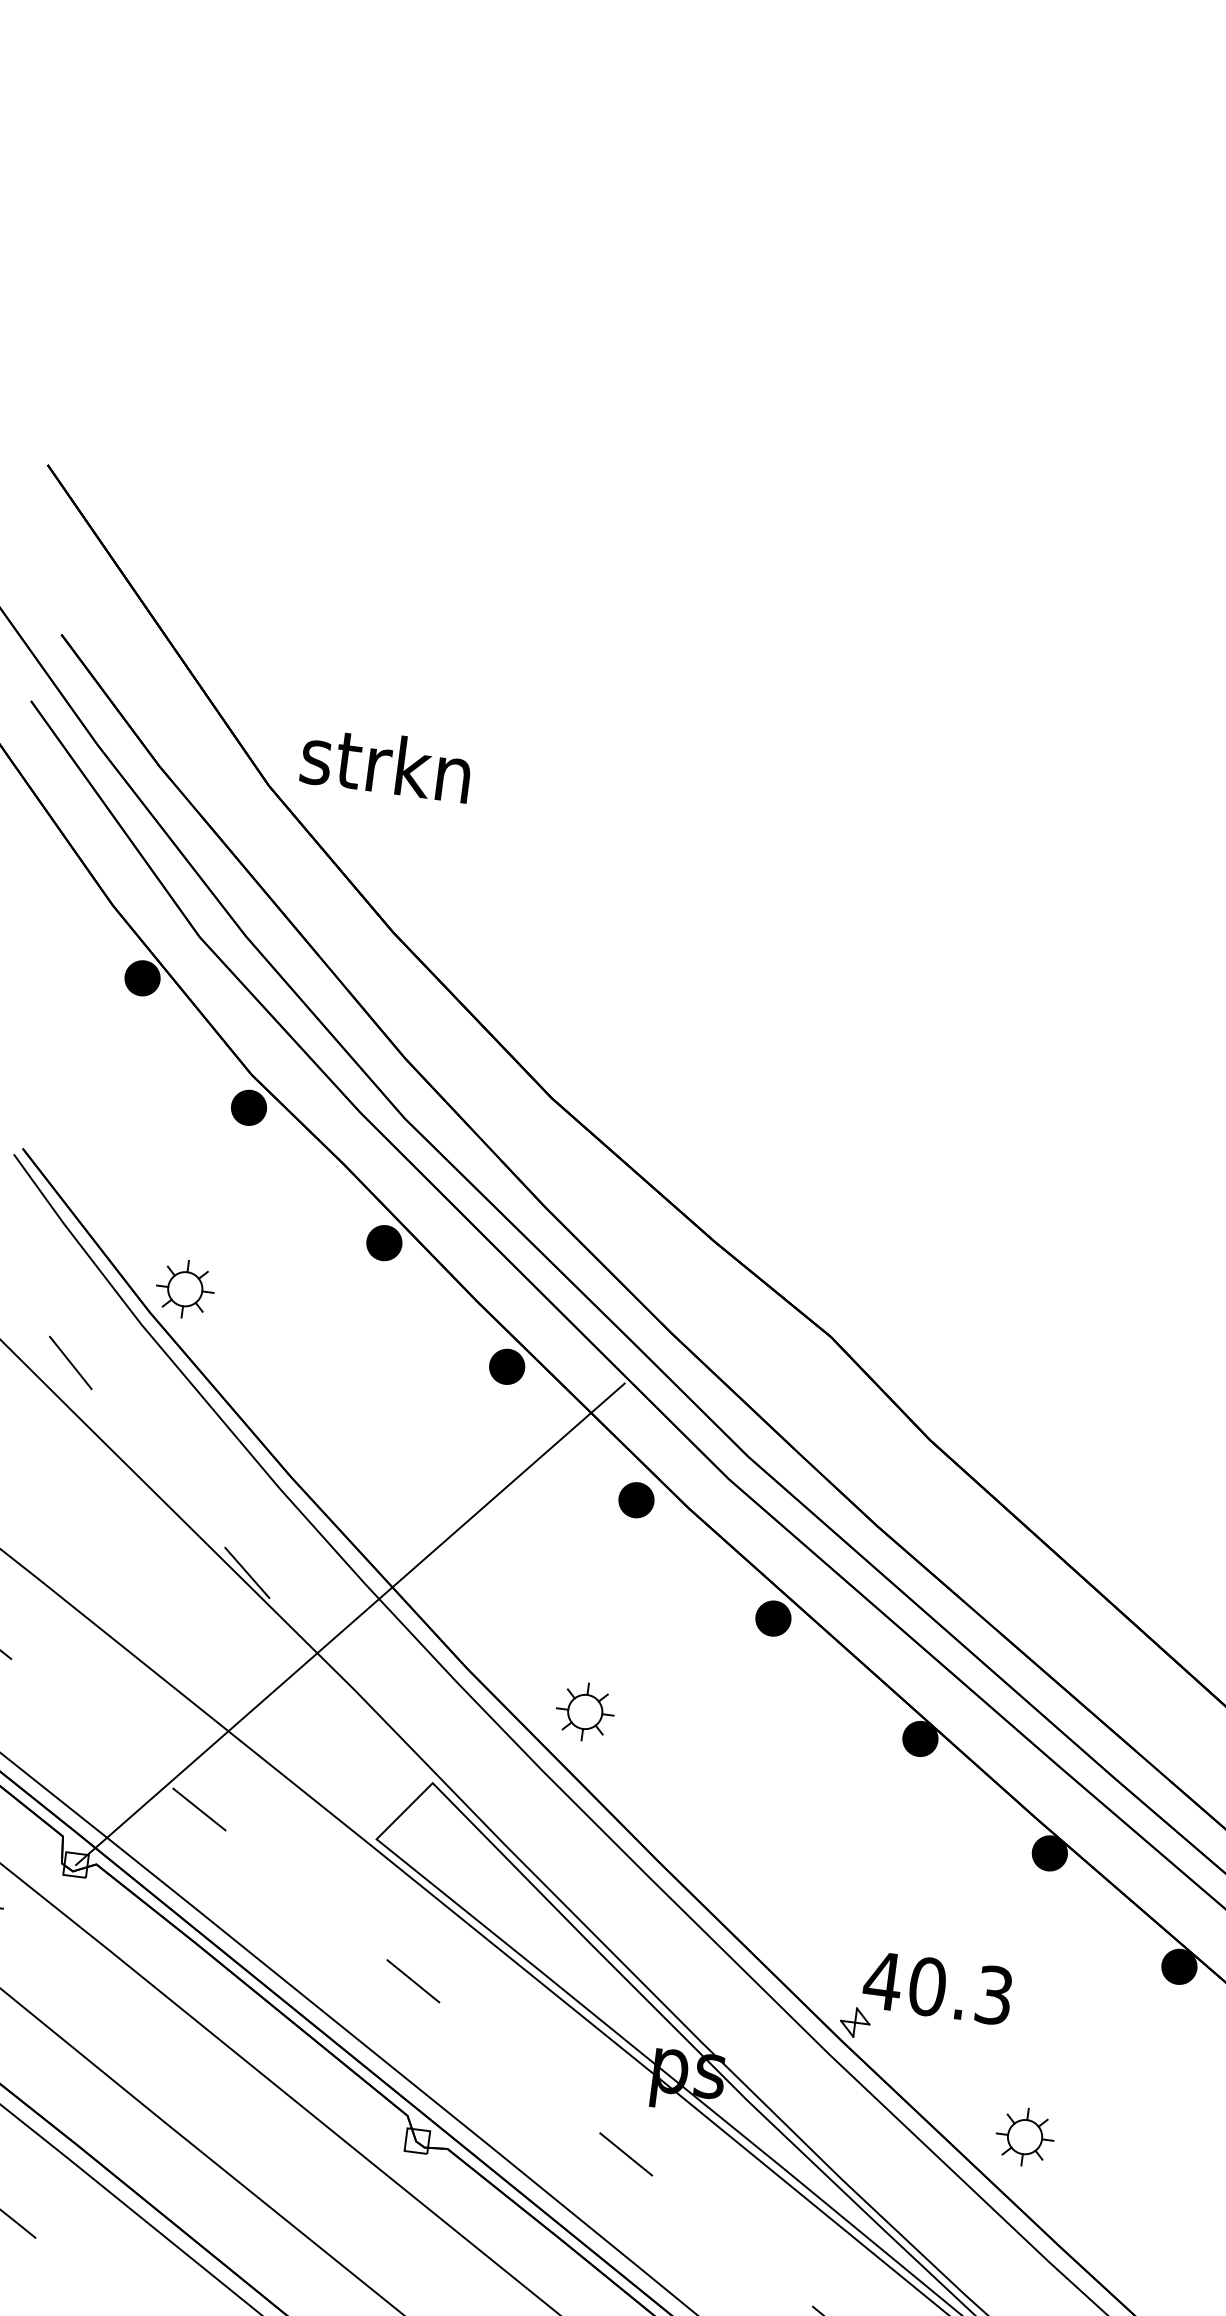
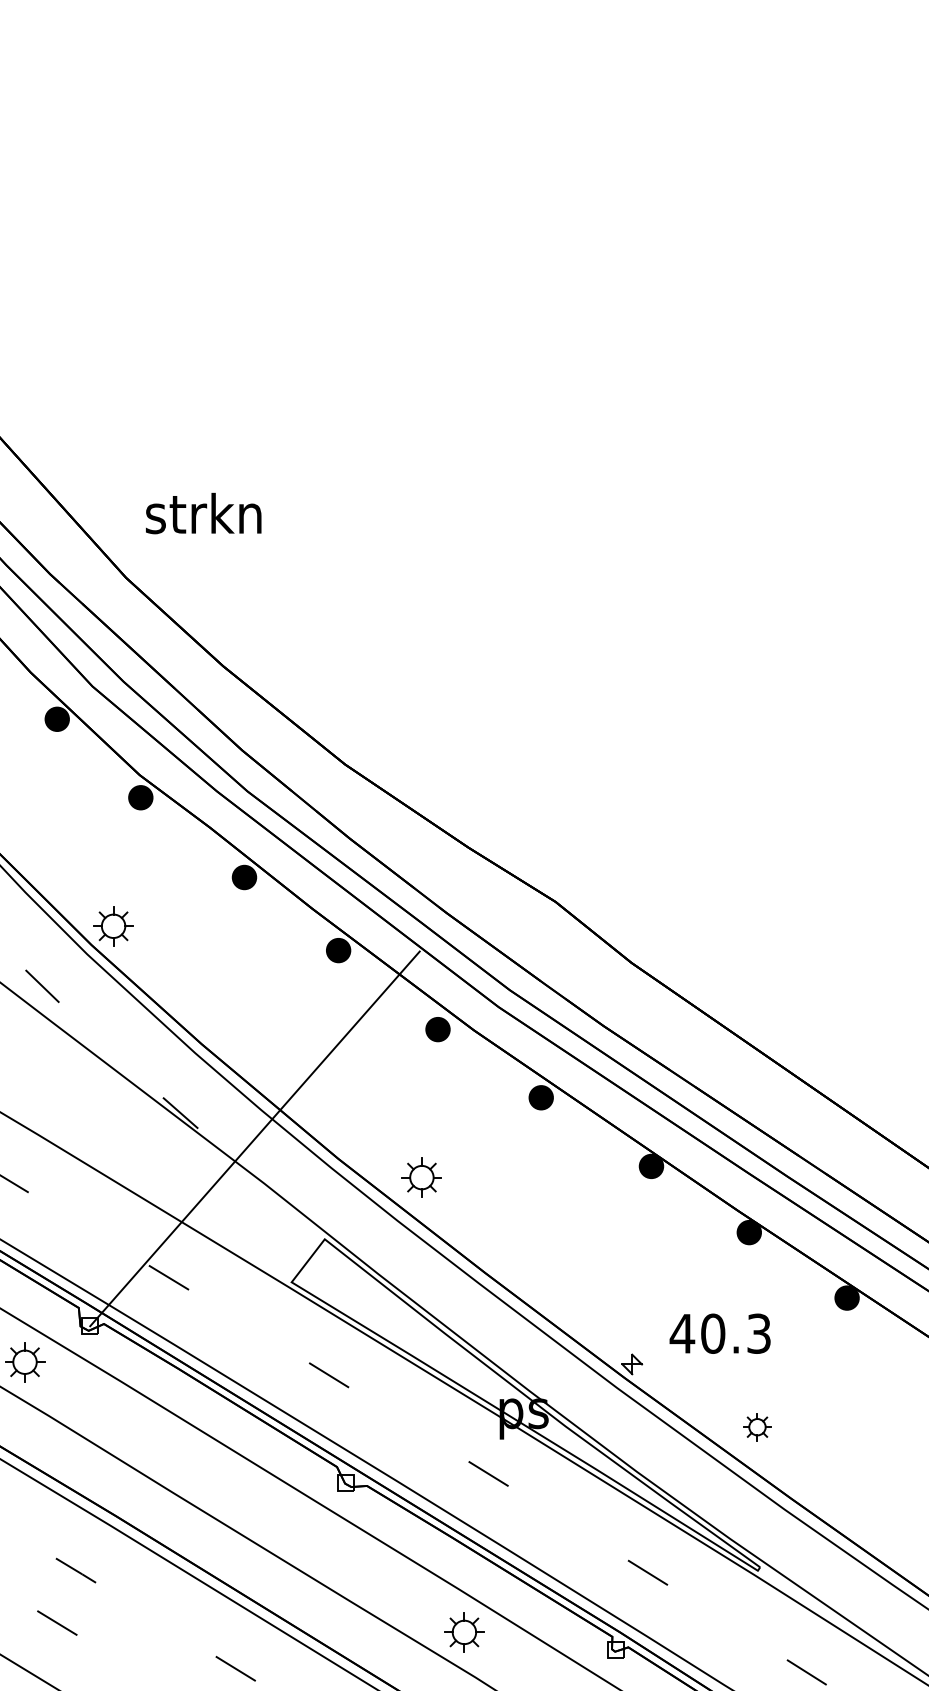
text: (386, 763) -> (203, 513), moved
text: (936, 1987) -> (719, 1333), moved
part: (1025, 2137) -> (757, 1427), size x0.7

